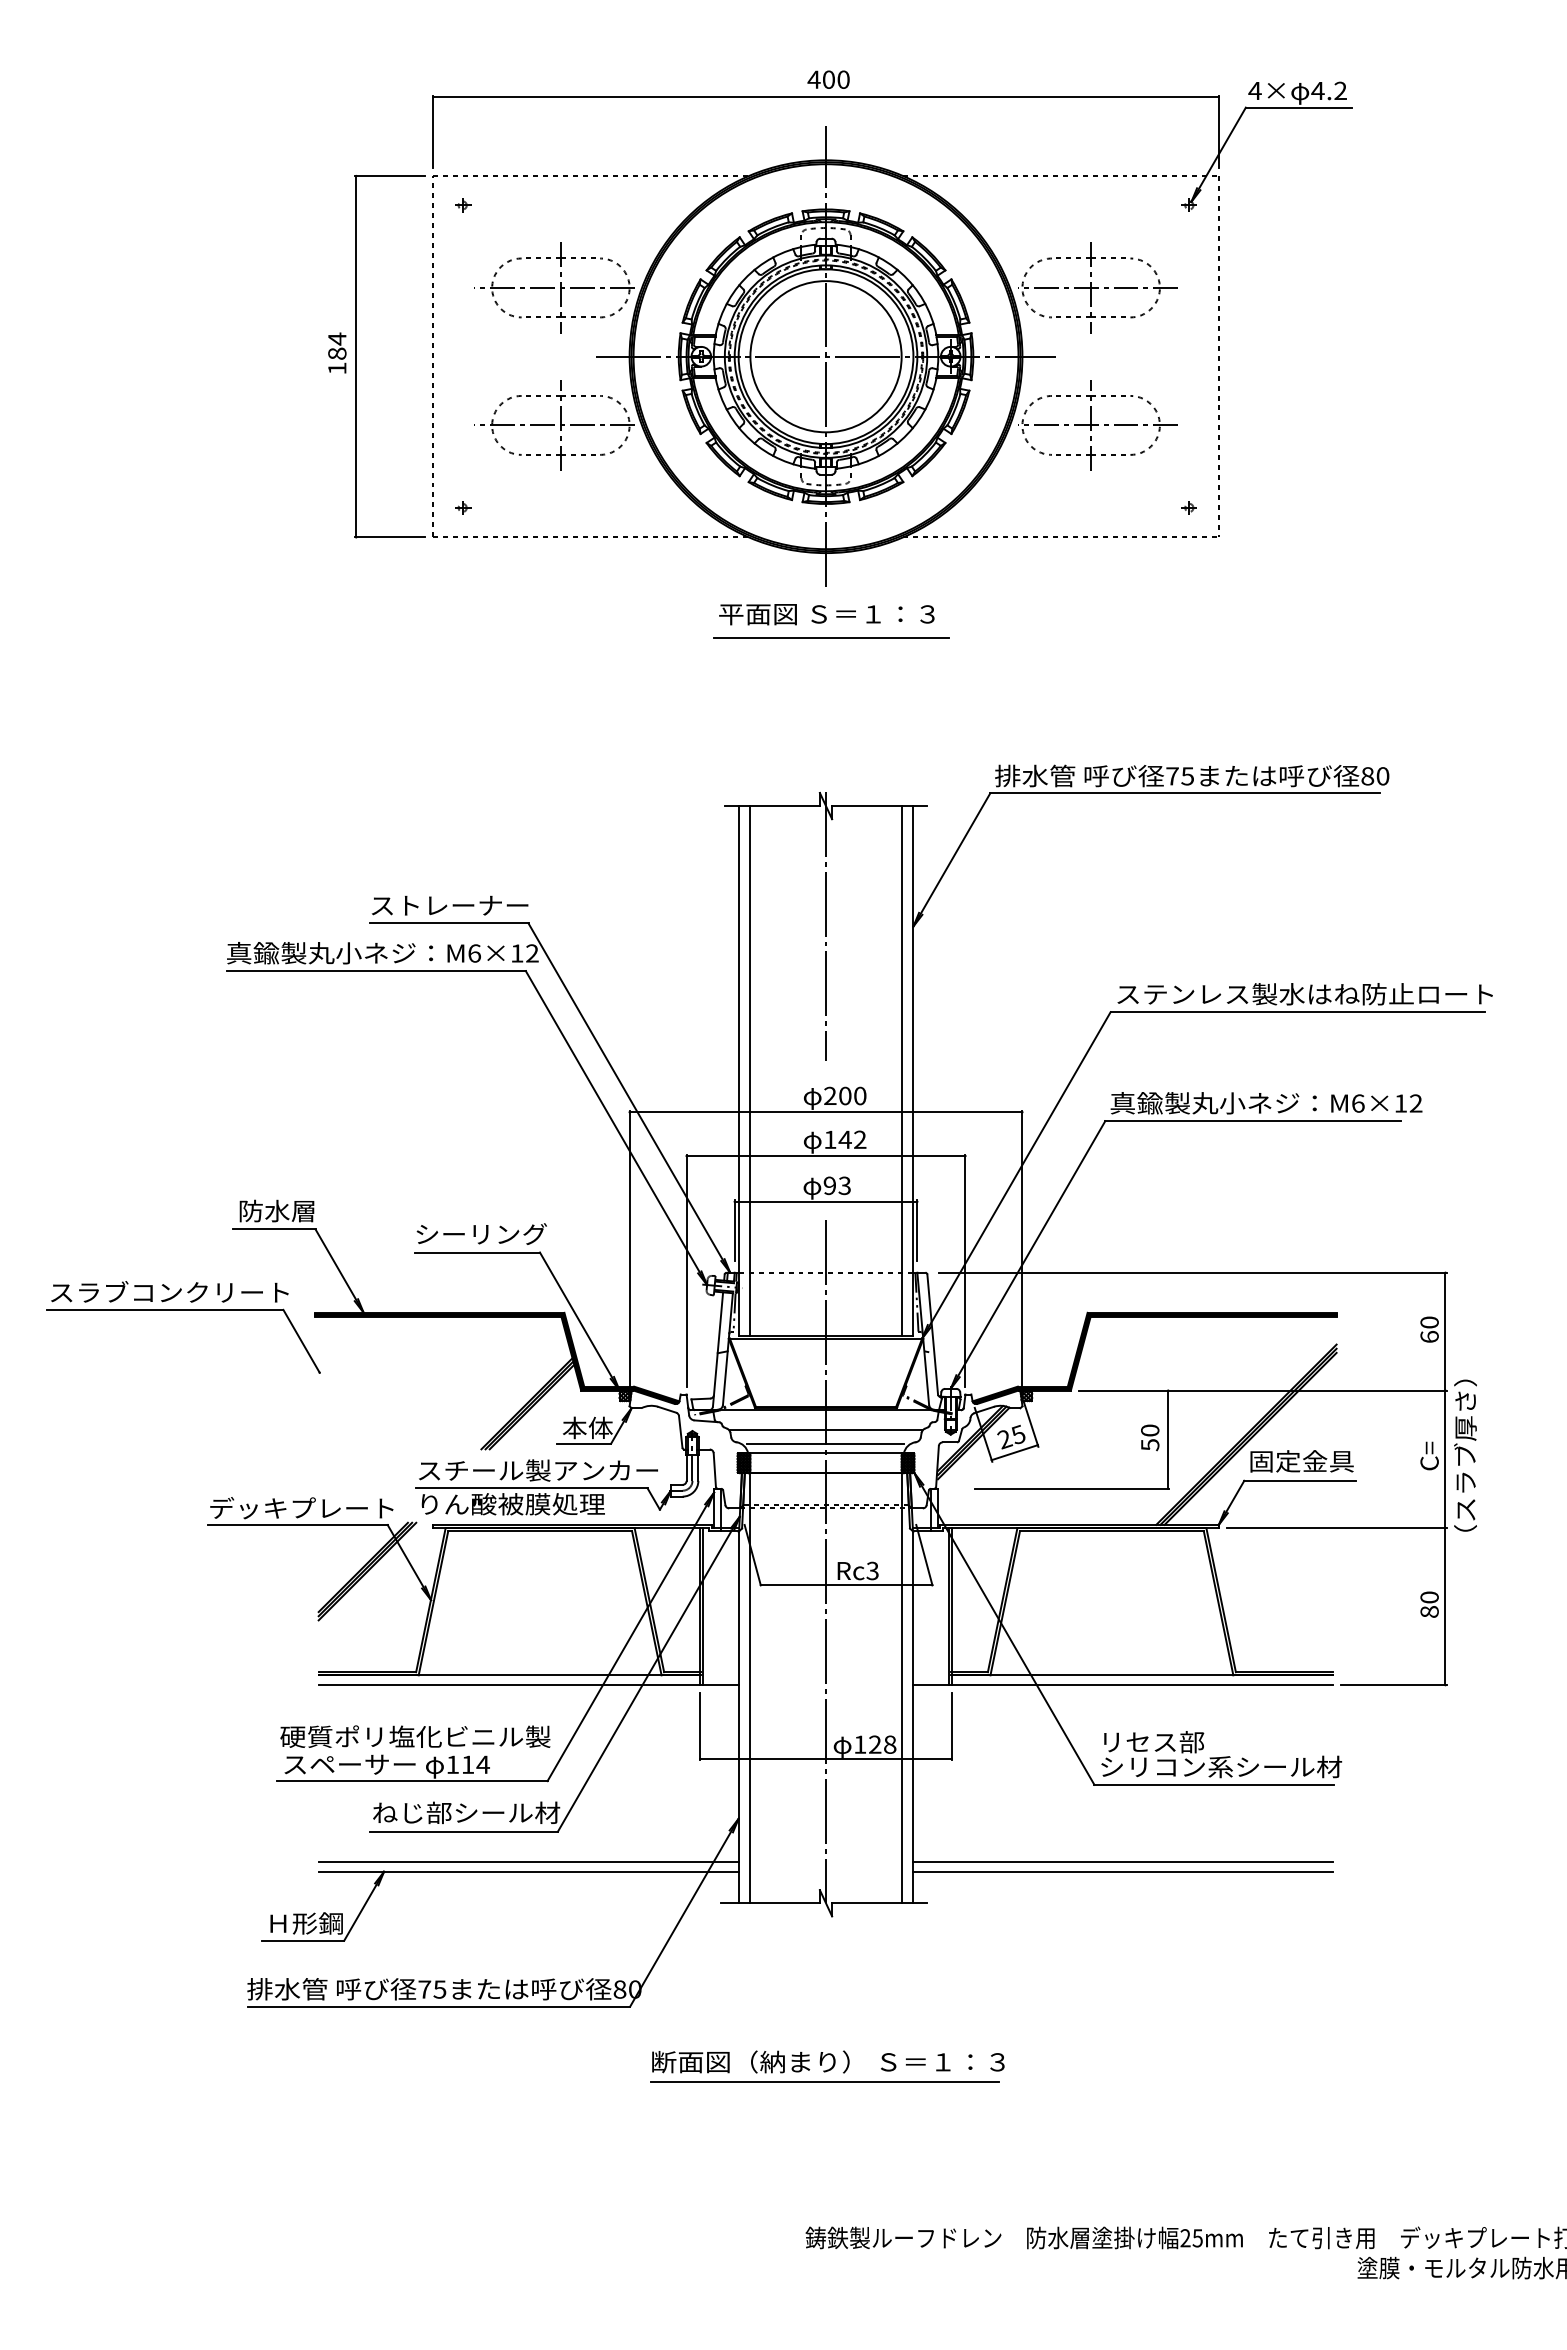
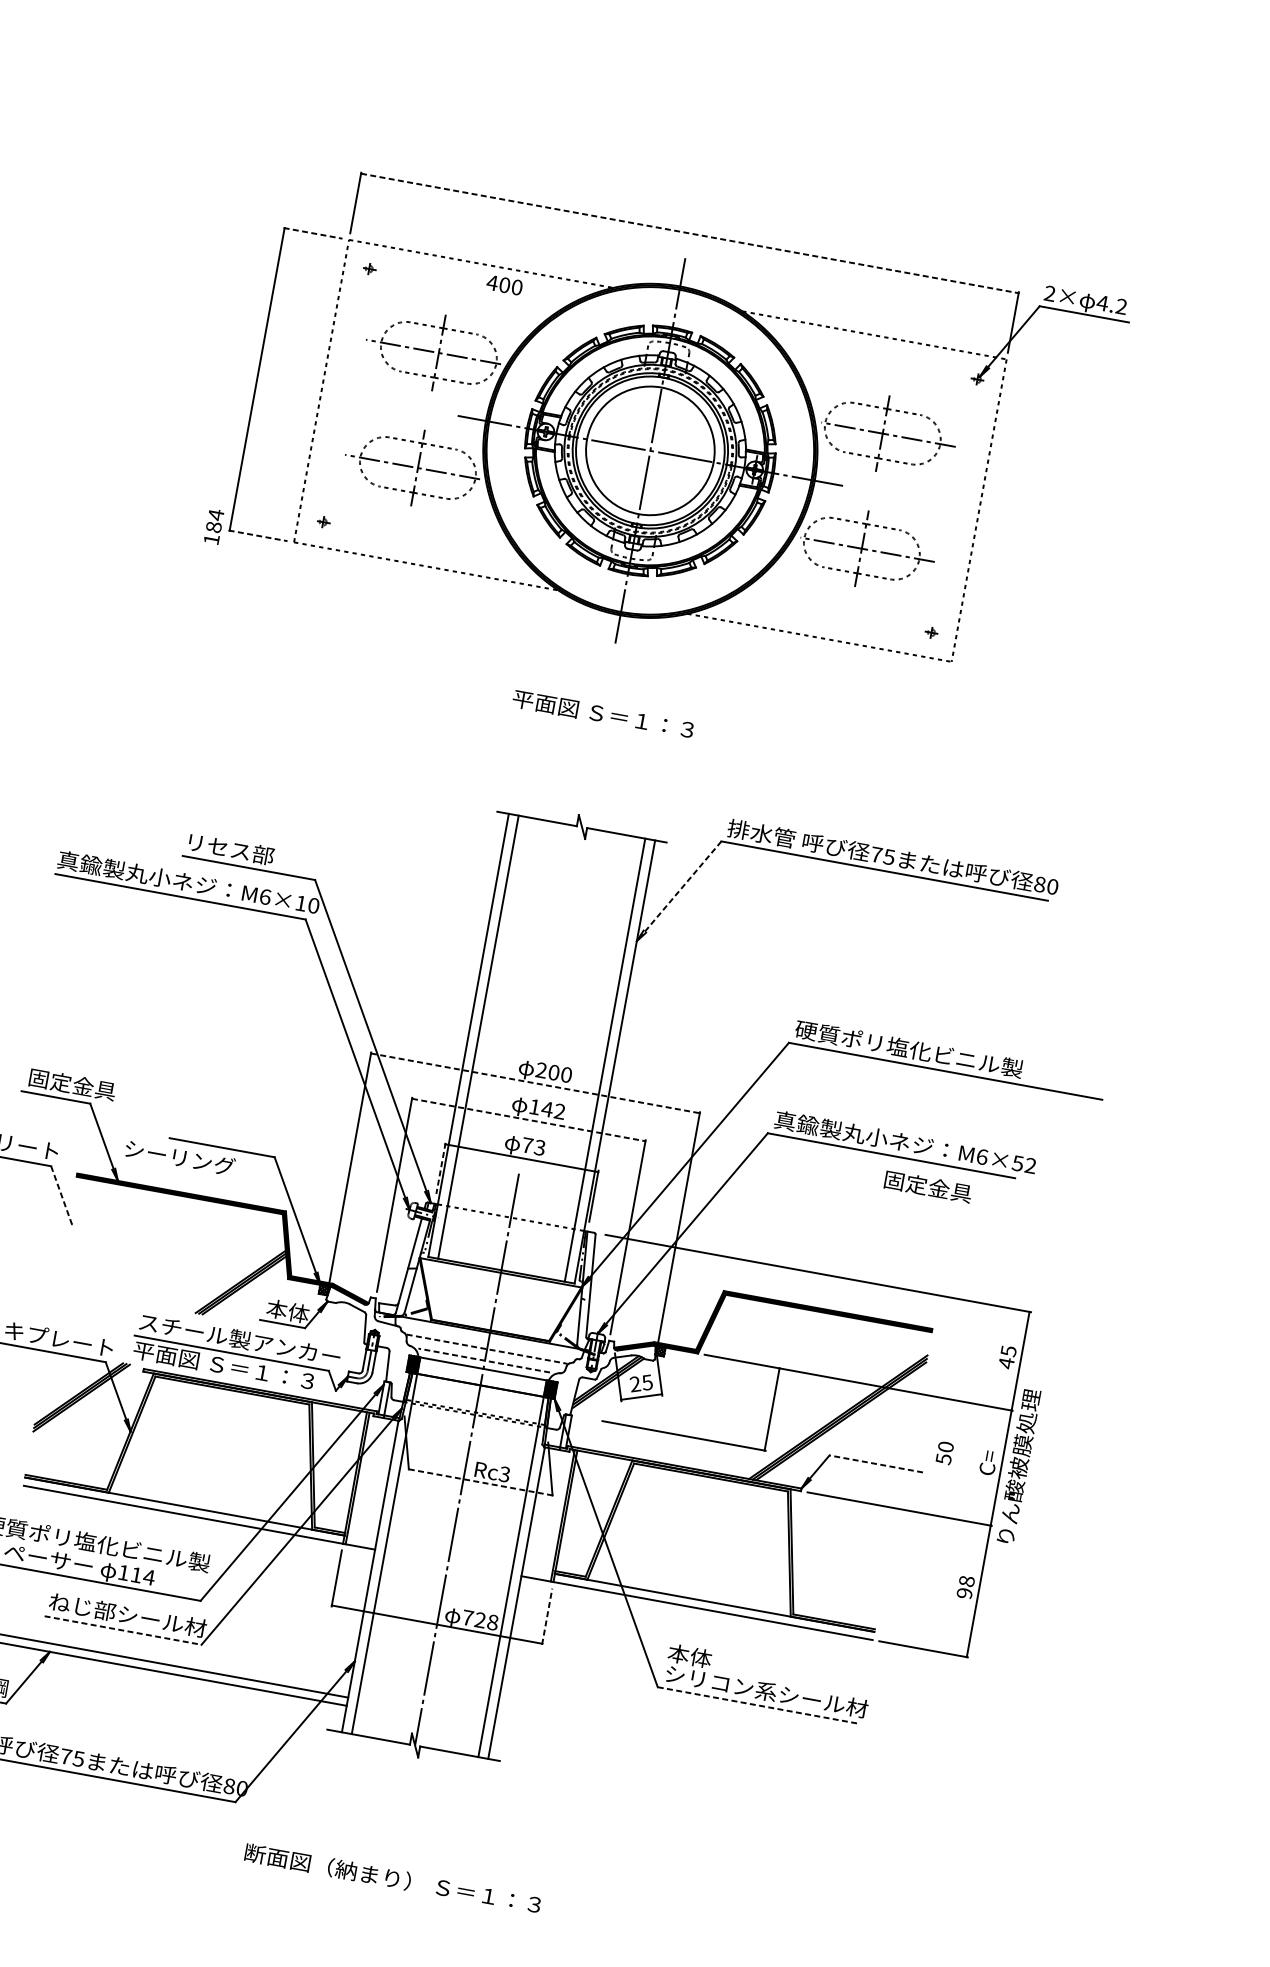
text: (828, 79) -> (504, 284), moved
text: (1254, 90) -> (1049, 293), 4× -> 2×
line: (826, 96) -> (690, 233), solid -> dashed
line: (390, 176) -> (313, 233), solid -> dashed
text: (337, 352) -> (214, 526), moved
line: (390, 537) -> (258, 535), solid -> dashed
text: (826, 614) -> (602, 714), moved
line: (831, 637) -> (612, 686), removed
line: (951, 859) -> (678, 890), solid -> dashed
text: (449, 905) -> (251, 852), ストレーナー -> リセス部
line: (826, 925) -> (564, 927), removed
text: (532, 953) -> (313, 905), M6×12 -> M6×10
text: (1303, 993) -> (953, 1056), ステンレス製水はね防止ロート -> 硬質ポリ塩化ビニル製
text: (1400, 1103) -> (1017, 1163), M6×12 -> M6×52
line: (826, 1112) -> (535, 1083), solid -> dashed
line: (826, 1156) -> (529, 1120), solid -> dashed
text: (829, 1185) -> (527, 1145), 93 -> 73
text: (290, 1210) -> (72, 1084), 防水層 -> 固定金具
line: (734, 1230) -> (440, 1168), solid -> dashed
text: (481, 1233) -> (179, 1157), moved
text: (1429, 1329) -> (1007, 1357), 60 -> 45
line: (301, 1341) -> (61, 1195), solid -> dashed
line: (826, 1429) -> (487, 1348), solid -> dashed
text: (1150, 1437) -> (945, 1452), moved
line: (825, 1443) -> (484, 1360), solid -> dashed
text: (1465, 1452) -> (1018, 1465), （スラブ厚さ） -> りん酸被膜処理
text: (1301, 1461) -> (927, 1186), moved
line: (1300, 1480) -> (876, 1463), solid -> dashed
text: (524, 1504) -> (223, 1365), りん酸被膜処理 -> 平面図 Ｓ＝１：３
line: (846, 1585) -> (480, 1482), solid -> dashed
text: (1429, 1604) -> (965, 1587), 80 -> 98
line: (951, 1726) -> (547, 1616), solid -> dashed
text: (1151, 1741) -> (712, 1659), リセス部 -> 本体
text: (860, 1744) -> (468, 1617), 128 -> 728
line: (1214, 1784) -> (758, 1705), solid -> dashed
line: (464, 1831) -> (123, 1630), solid -> dashed
line: (1122, 1861) -> (669, 1755), removed
line: (1122, 1871) -> (668, 1764), removed
line: (825, 2082) -> (387, 1895), removed

